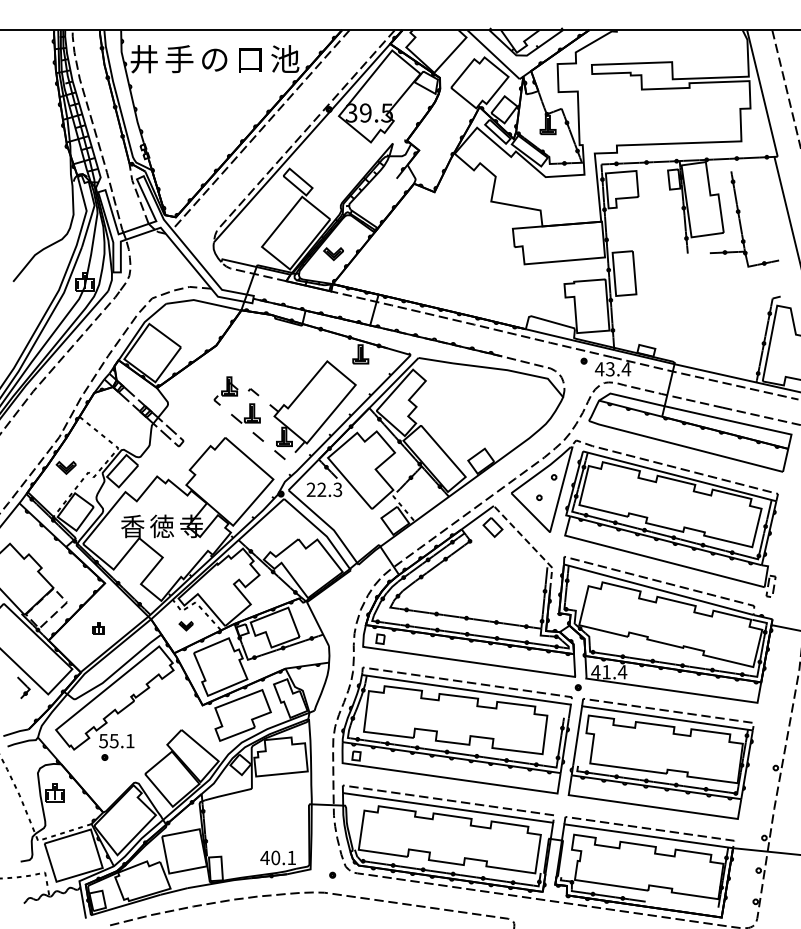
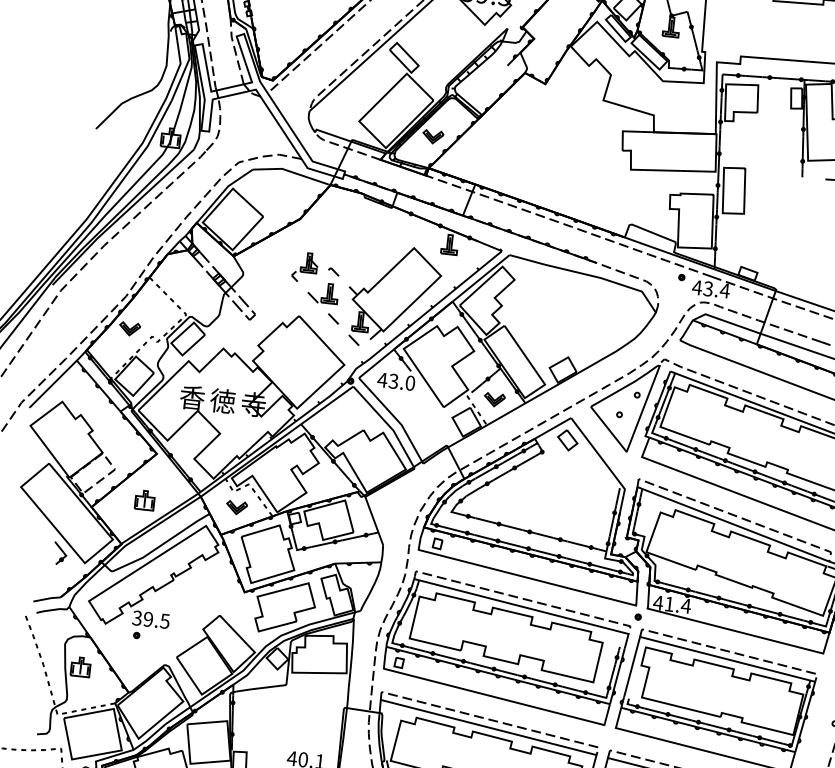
text: (324, 489) -> (396, 381), 22.3 -> 43.0
part: (418, 496) -> (493, 399), added
line: (531, 545) -> (605, 463), dashed -> solid
part: (185, 626) -> (235, 508), size x1.43
part: (98, 628) -> (144, 500), size x1.67
text: (116, 740) -> (150, 619), 55.1 -> 39.5

